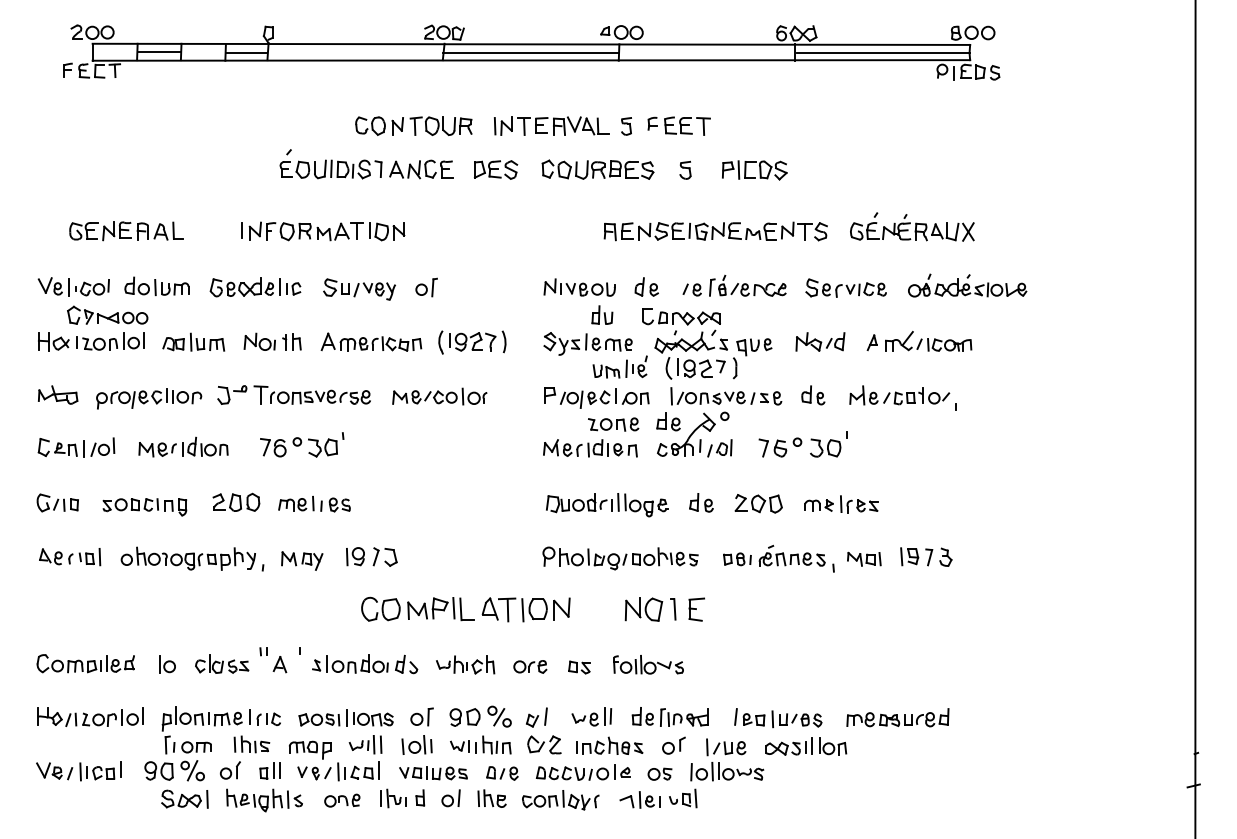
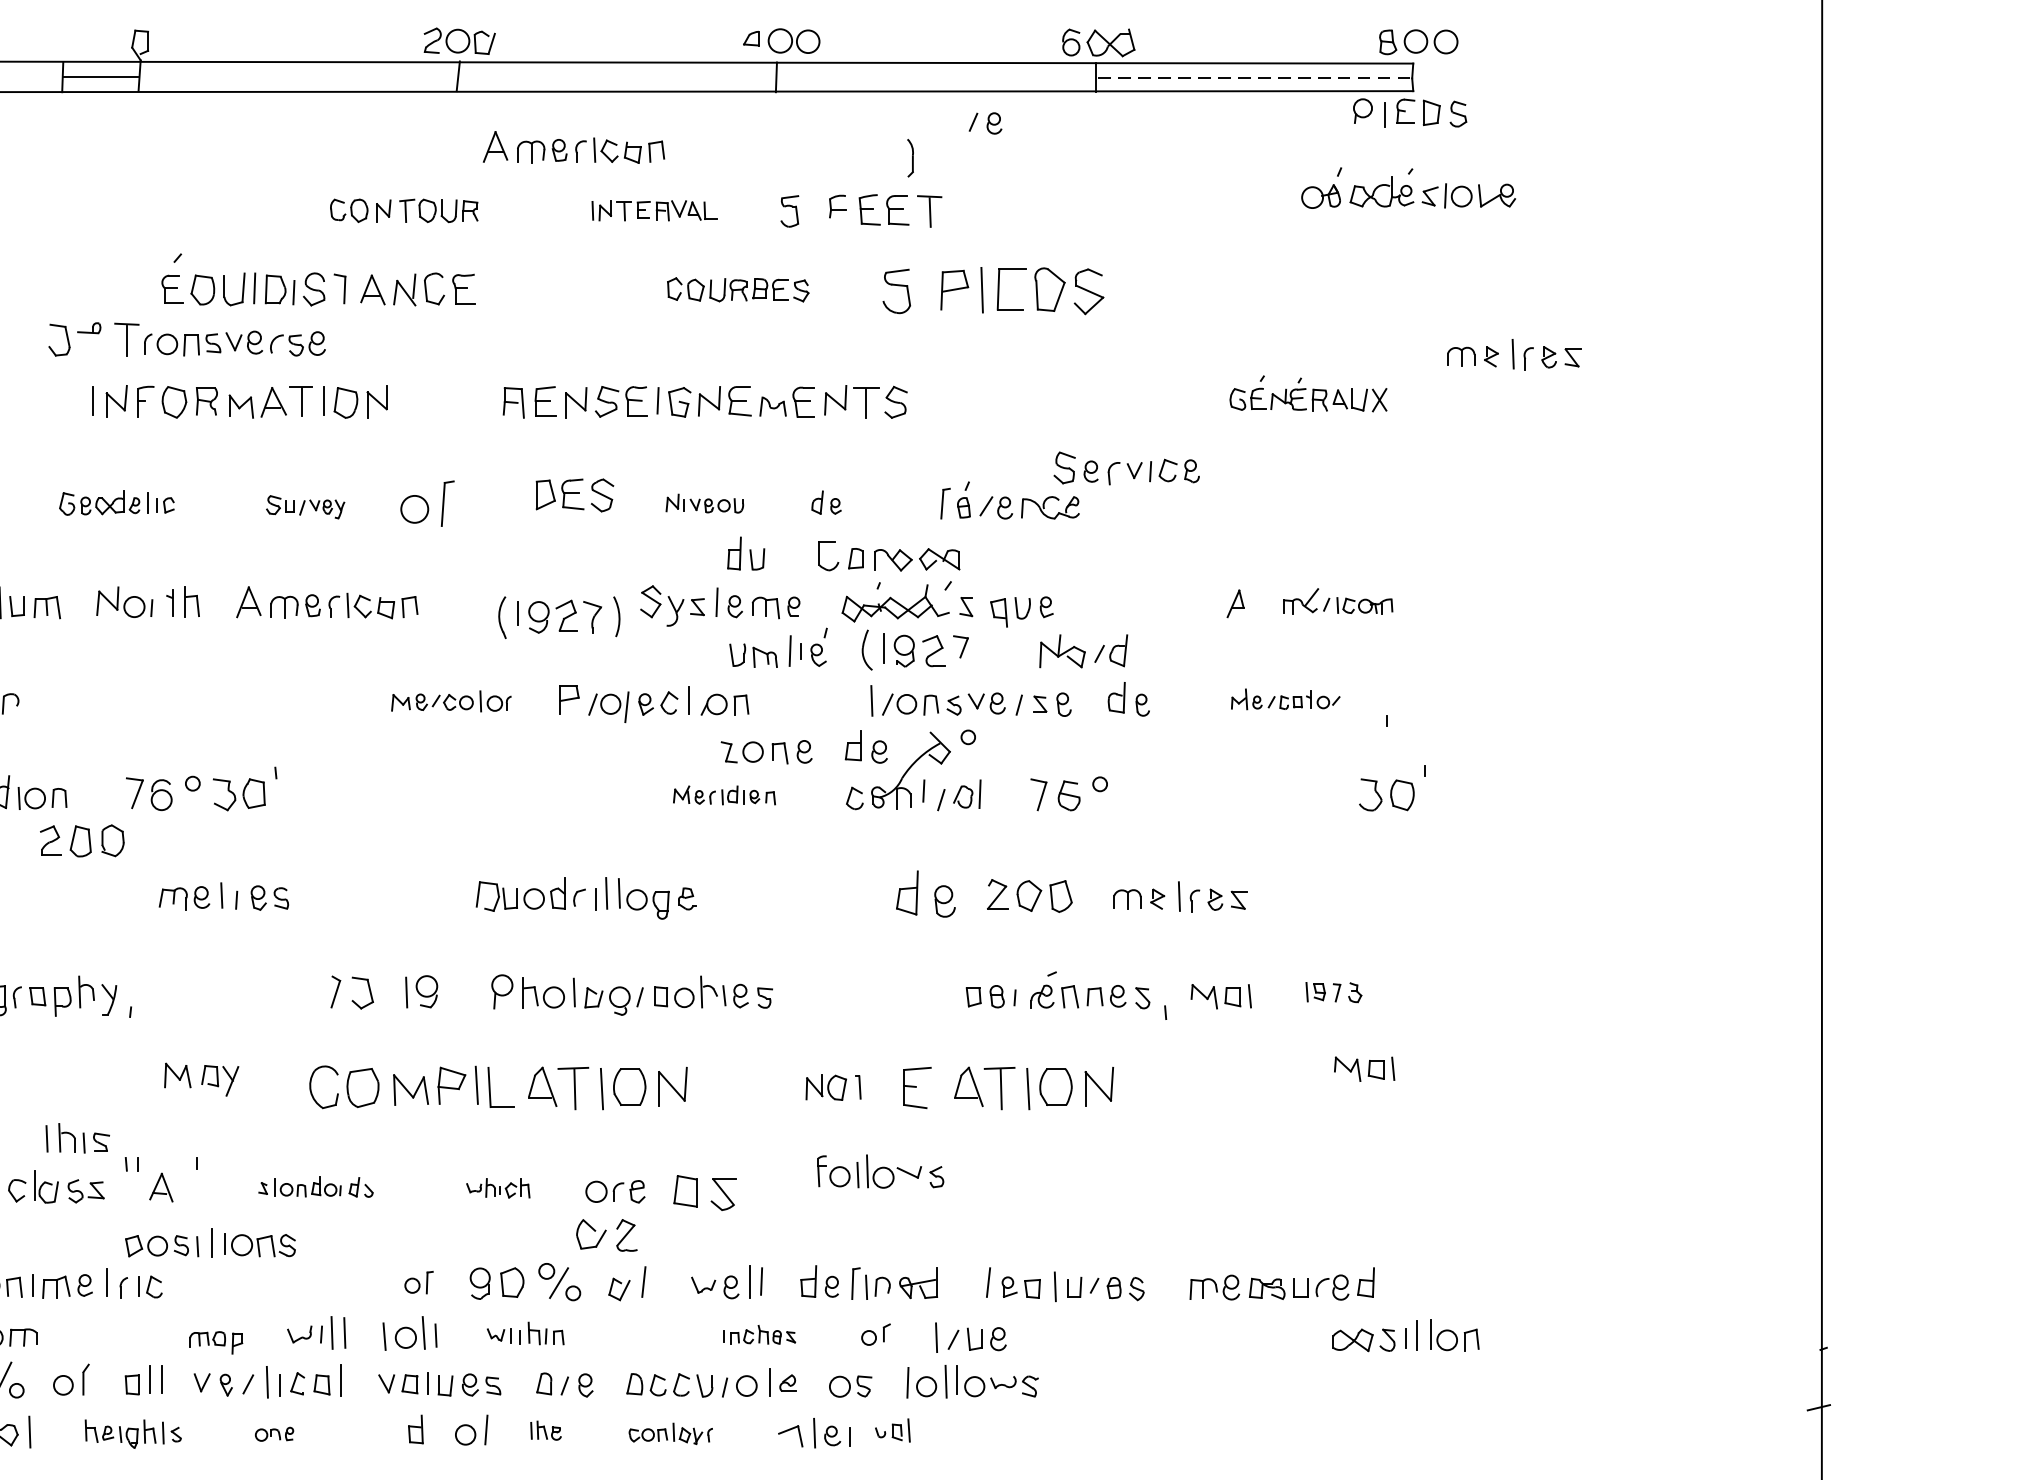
line: (530, 52) -> (615, 77), removed
line: (883, 53) -> (1256, 79), solid -> dashed
part: (507, 90) -> (574, 146), added
part: (413, 125) -> (403, 209), size x0.7
part: (551, 125) -> (653, 209), size x0.6
part: (496, 169) -> (575, 494), moved
part: (597, 169) -> (737, 289), size x0.7
part: (685, 169) -> (896, 289), size x1.4
part: (754, 170) -> (1022, 291), size x1.4
part: (1025, 205) -> (1513, 354), added
part: (912, 226) -> (1308, 392), size x0.7
part: (715, 231) -> (704, 401), moved
part: (967, 285) -> (1408, 187), moved
part: (646, 286) -> (826, 501), size x0.7
part: (255, 287) -> (116, 503), size x0.7
part: (426, 287) -> (427, 503), size x1.4
part: (579, 287) -> (704, 503), size x0.6
part: (845, 287) -> (1125, 467), moved
part: (359, 289) -> (305, 507), size x0.6
part: (691, 289) -> (983, 122), moved
part: (928, 340) -> (1337, 599), size x0.7
part: (820, 341) -> (1083, 650), moved
part: (472, 342) -> (559, 617), moved
part: (734, 368) -> (909, 158), moved
part: (293, 394) -> (185, 338), moved
part: (899, 395) -> (1285, 699), size x0.6
part: (439, 396) -> (450, 701), size x0.7
part: (596, 397) -> (653, 703), moved
part: (828, 444) -> (1392, 788), moved
part: (590, 448) -> (724, 795), size x0.6
part: (236, 501) -> (82, 839), moved
part: (701, 502) -> (925, 893), size x1.4
part: (607, 505) -> (586, 899), moved
part: (355, 556) -> (421, 991), moved
part: (926, 556) -> (1334, 991), size x0.6
part: (620, 558) -> (632, 995), moved
part: (302, 560) -> (202, 1078), moved
part: (943, 598) -> (1364, 1067), added
part: (650, 609) -> (833, 1087), size x0.6
part: (760, 609) -> (1032, 1087), added
part: (365, 664) -> (316, 1187), size x0.6
part: (465, 664) -> (497, 1187), size x0.6
part: (648, 664) -> (880, 1171), moved
part: (579, 667) -> (704, 1192), size x1.6
part: (421, 716) -> (418, 1281), size x0.7
part: (345, 717) -> (209, 1241), moved
part: (251, 744) -> (76, 1138), moved
part: (480, 744) -> (525, 1332), size x0.7
part: (544, 744) -> (606, 1234), moved
part: (609, 745) -> (759, 1334), size x0.6
part: (673, 745) -> (875, 1334), size x0.7
part: (806, 746) -> (1406, 1336), moved
part: (310, 749) -> (216, 1341), size x0.7
part: (393, 798) -> (367, 1430), removed
part: (491, 798) -> (545, 1430), size x0.6
part: (683, 798) -> (893, 1430), size x0.7
part: (264, 800) -> (133, 1434), size x0.7
part: (342, 800) -> (274, 1434), size x0.6
part: (560, 800) -> (670, 1434), size x0.6

